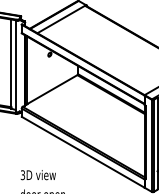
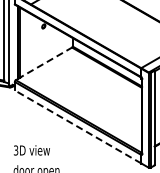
line: (52, 89) -> (46, 62), solid -> dashed
line: (83, 152) -> (78, 127), solid -> dashed

